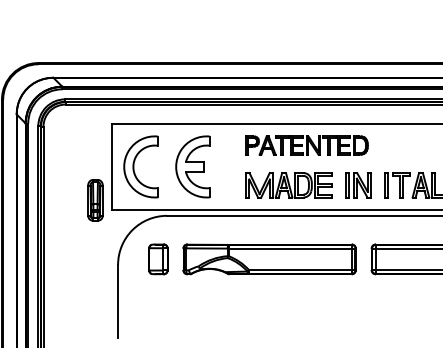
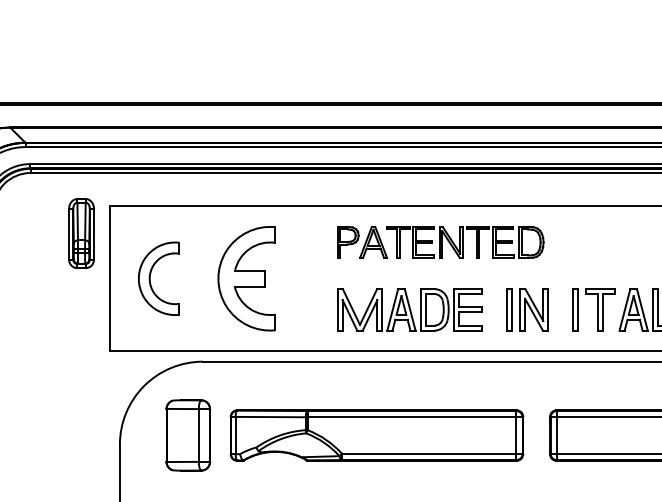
part: (140, 166) -> (157, 278), size x0.7
part: (95, 200) -> (81, 233), moved
part: (158, 259) -> (188, 435), size x1.4

